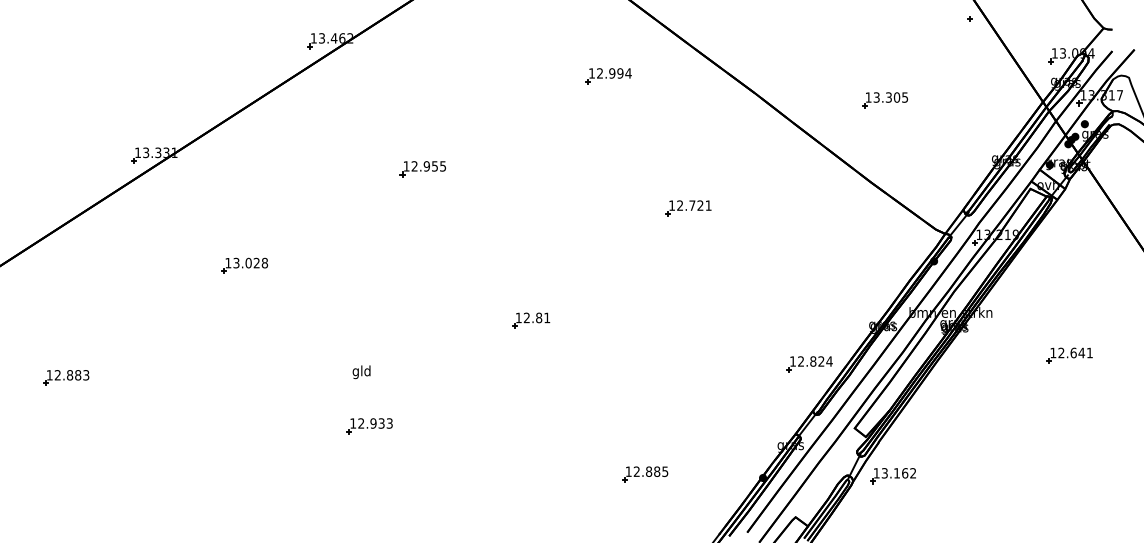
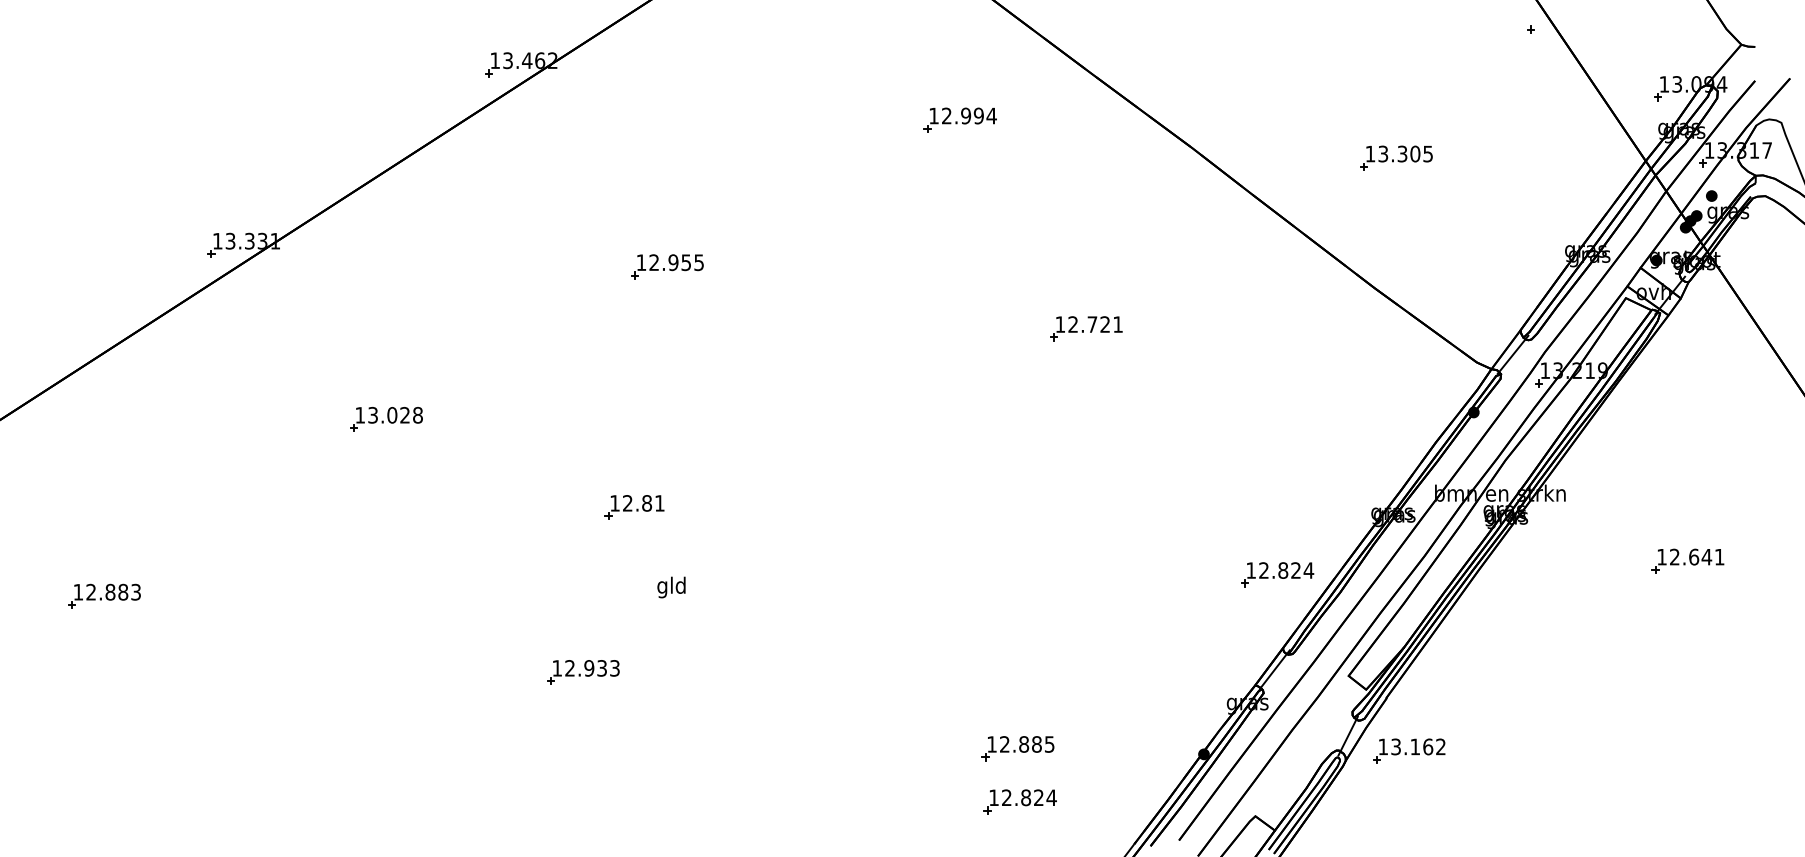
part: (531, 320) -> (635, 507), moved
text: (361, 372) -> (671, 587), moved
part: (646, 508) -> (1020, 802), added

